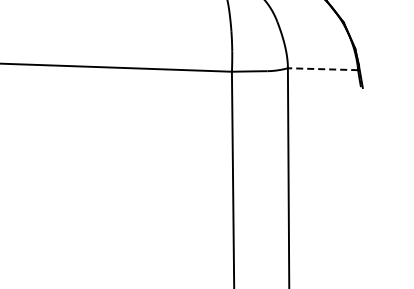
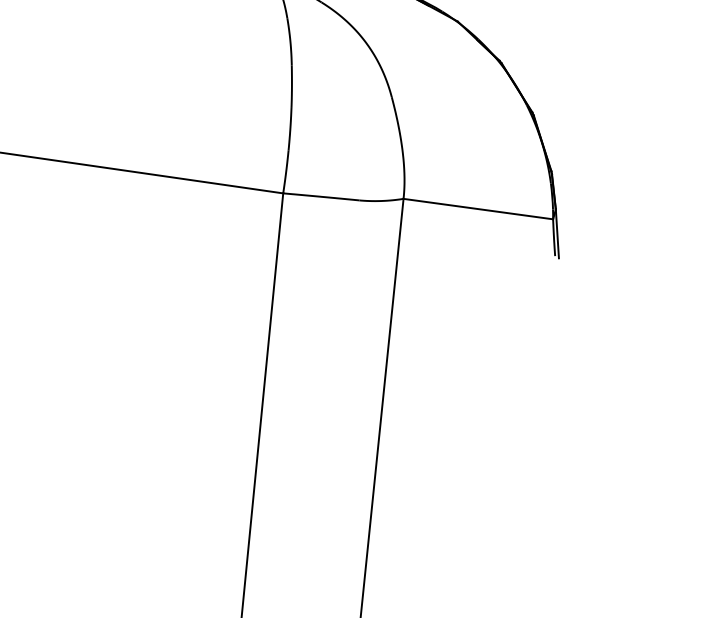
line: (322, 69) -> (477, 209), dashed -> solid

